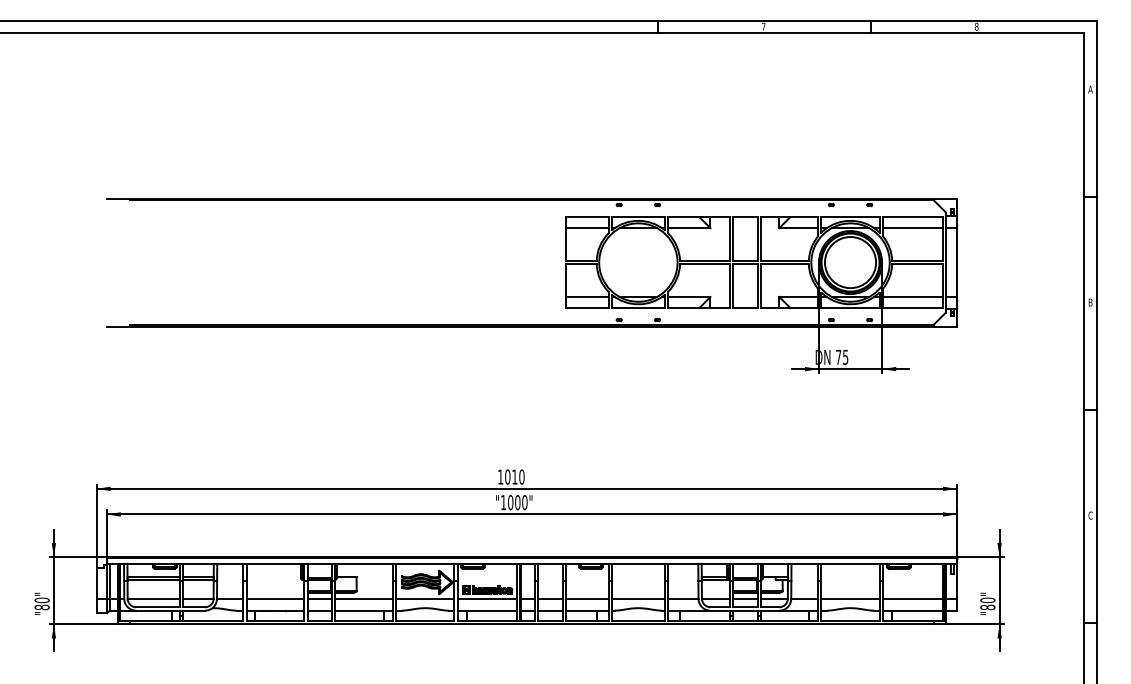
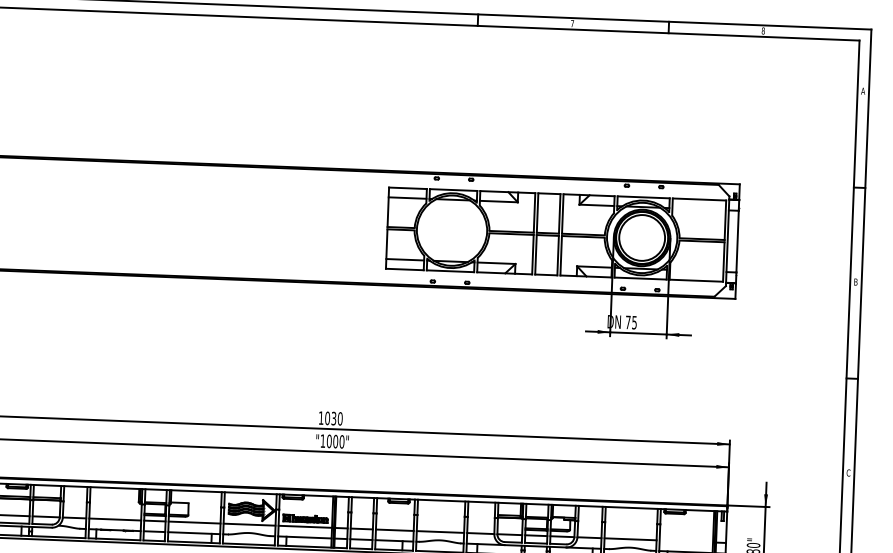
line: (912, 228) -> (698, 209), removed
line: (912, 296) -> (696, 270), removed
text: (514, 476) -> (333, 418), 1010 -> 1030
line: (912, 598) -> (686, 541), removed

